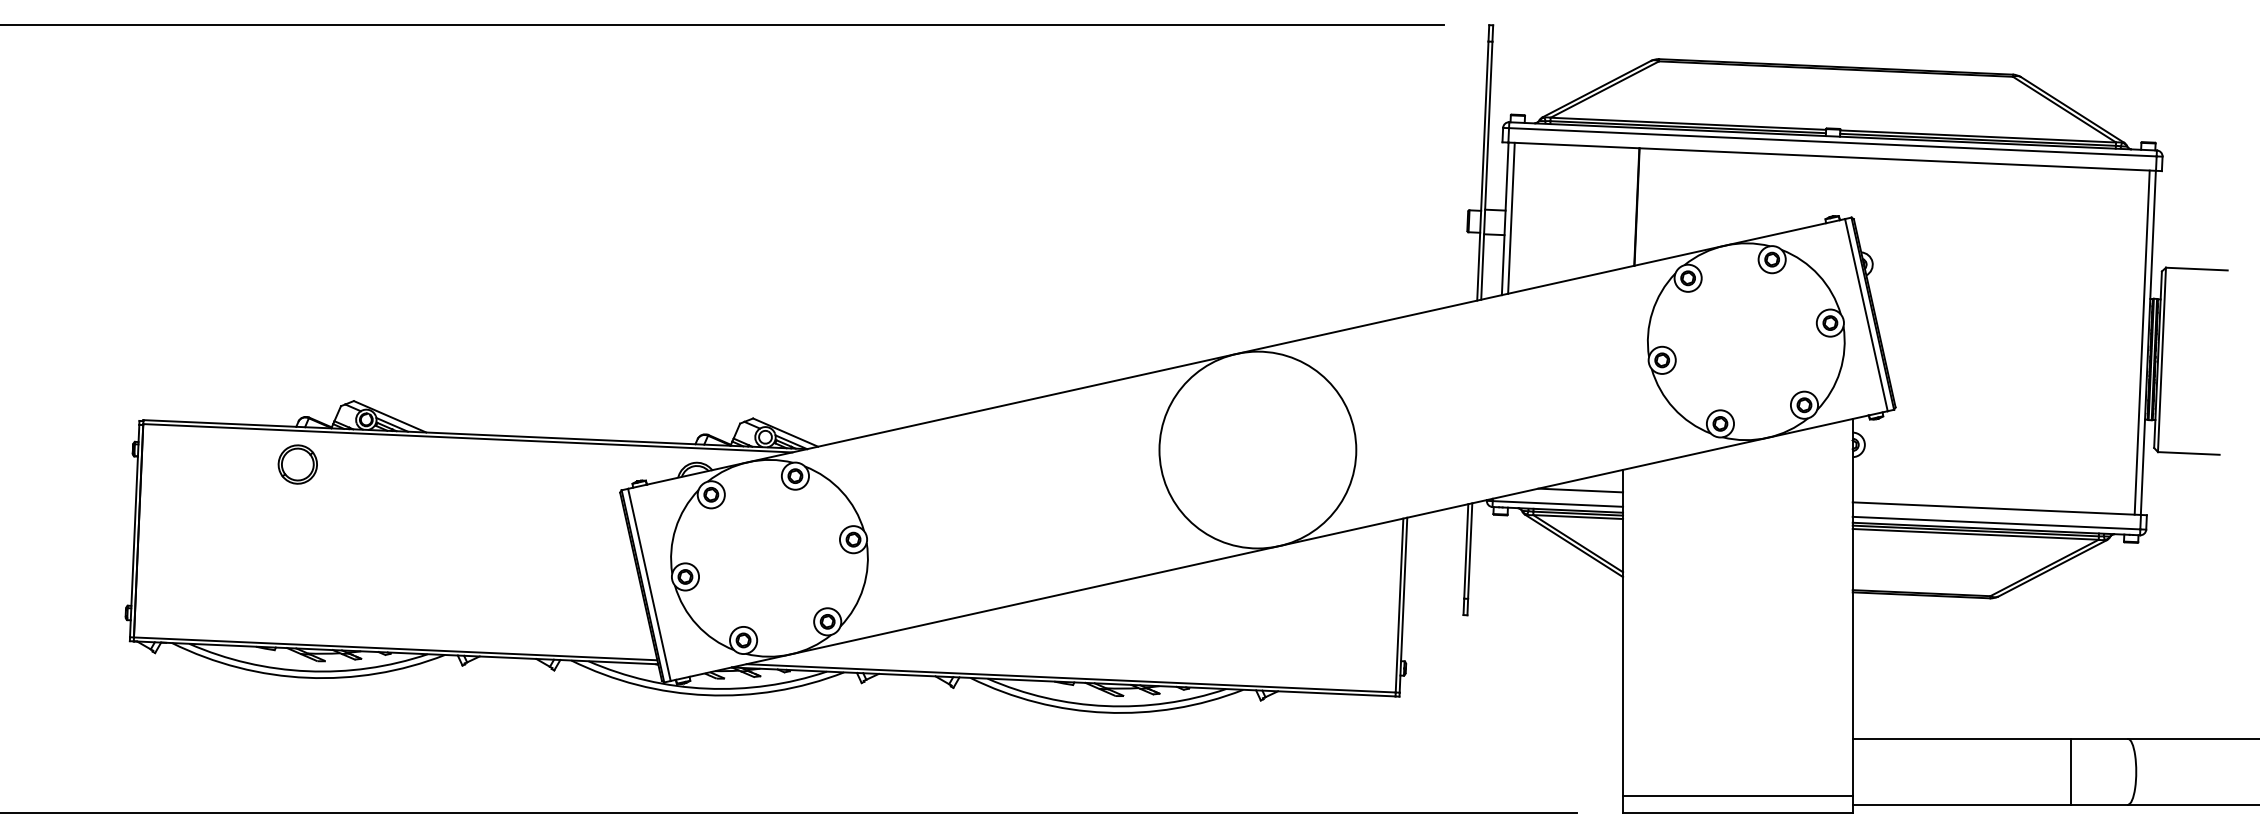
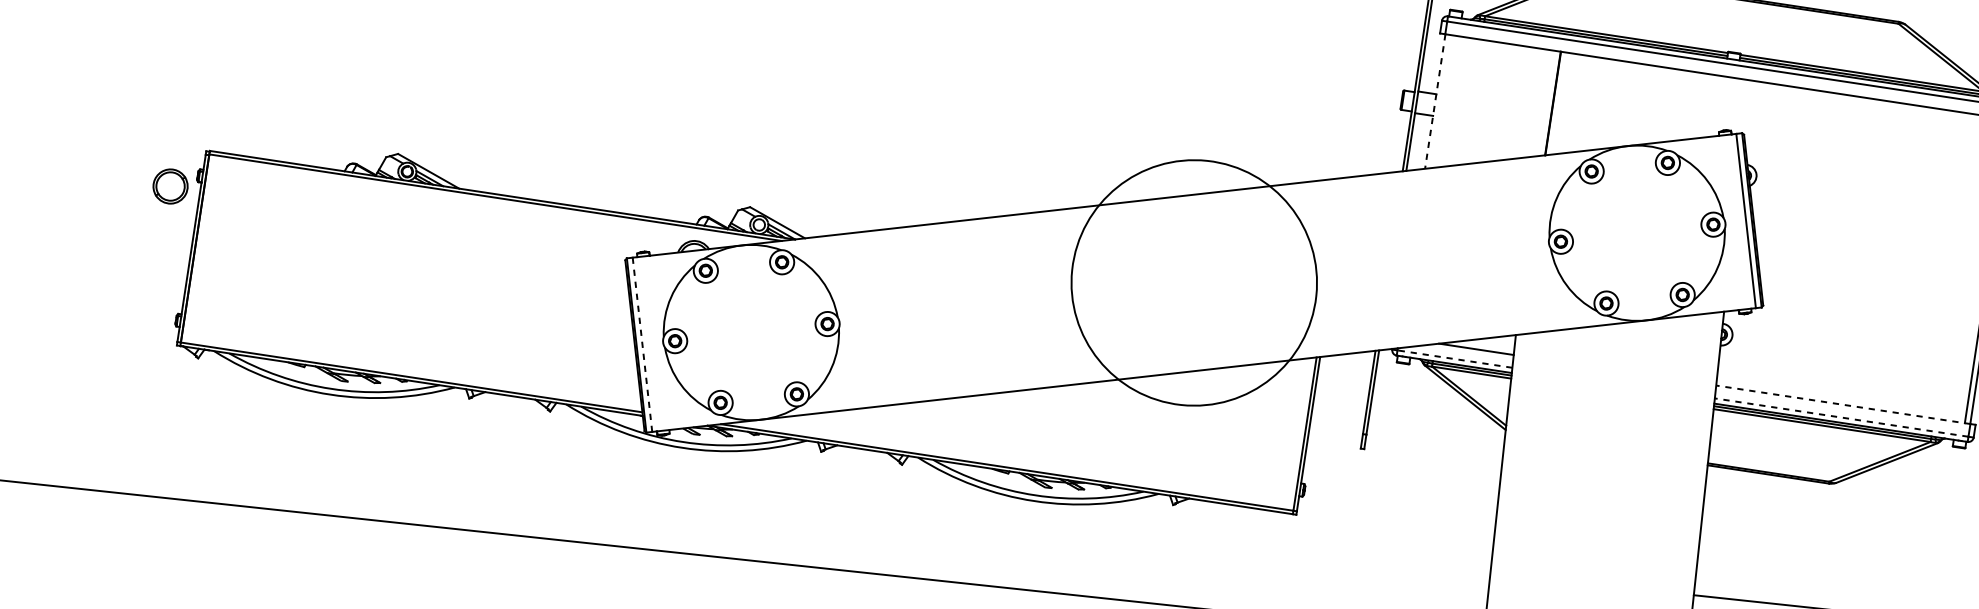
line: (1511, 217) -> (1440, 100), removed
line: (1505, 219) -> (1435, 102), solid -> dashed
circle: (1257, 449) -> (1193, 282), size x1.4
part: (297, 464) -> (170, 186), moved
line: (1557, 503) -> (1454, 358), solid -> dashed
line: (1996, 508) -> (1843, 404), solid -> dashed
line: (1996, 523) -> (1841, 417), solid -> dashed
line: (649, 585) -> (642, 345), solid -> dashed

